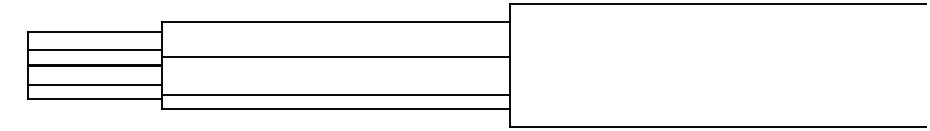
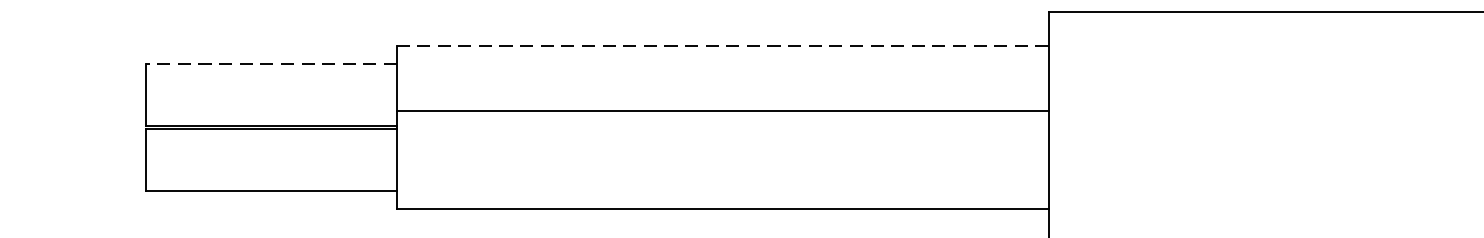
line: (335, 22) -> (722, 46), solid -> dashed
line: (94, 31) -> (270, 63), solid -> dashed
line: (94, 50) -> (270, 99), removed
line: (94, 85) -> (270, 164), removed
line: (335, 94) -> (722, 181), removed

